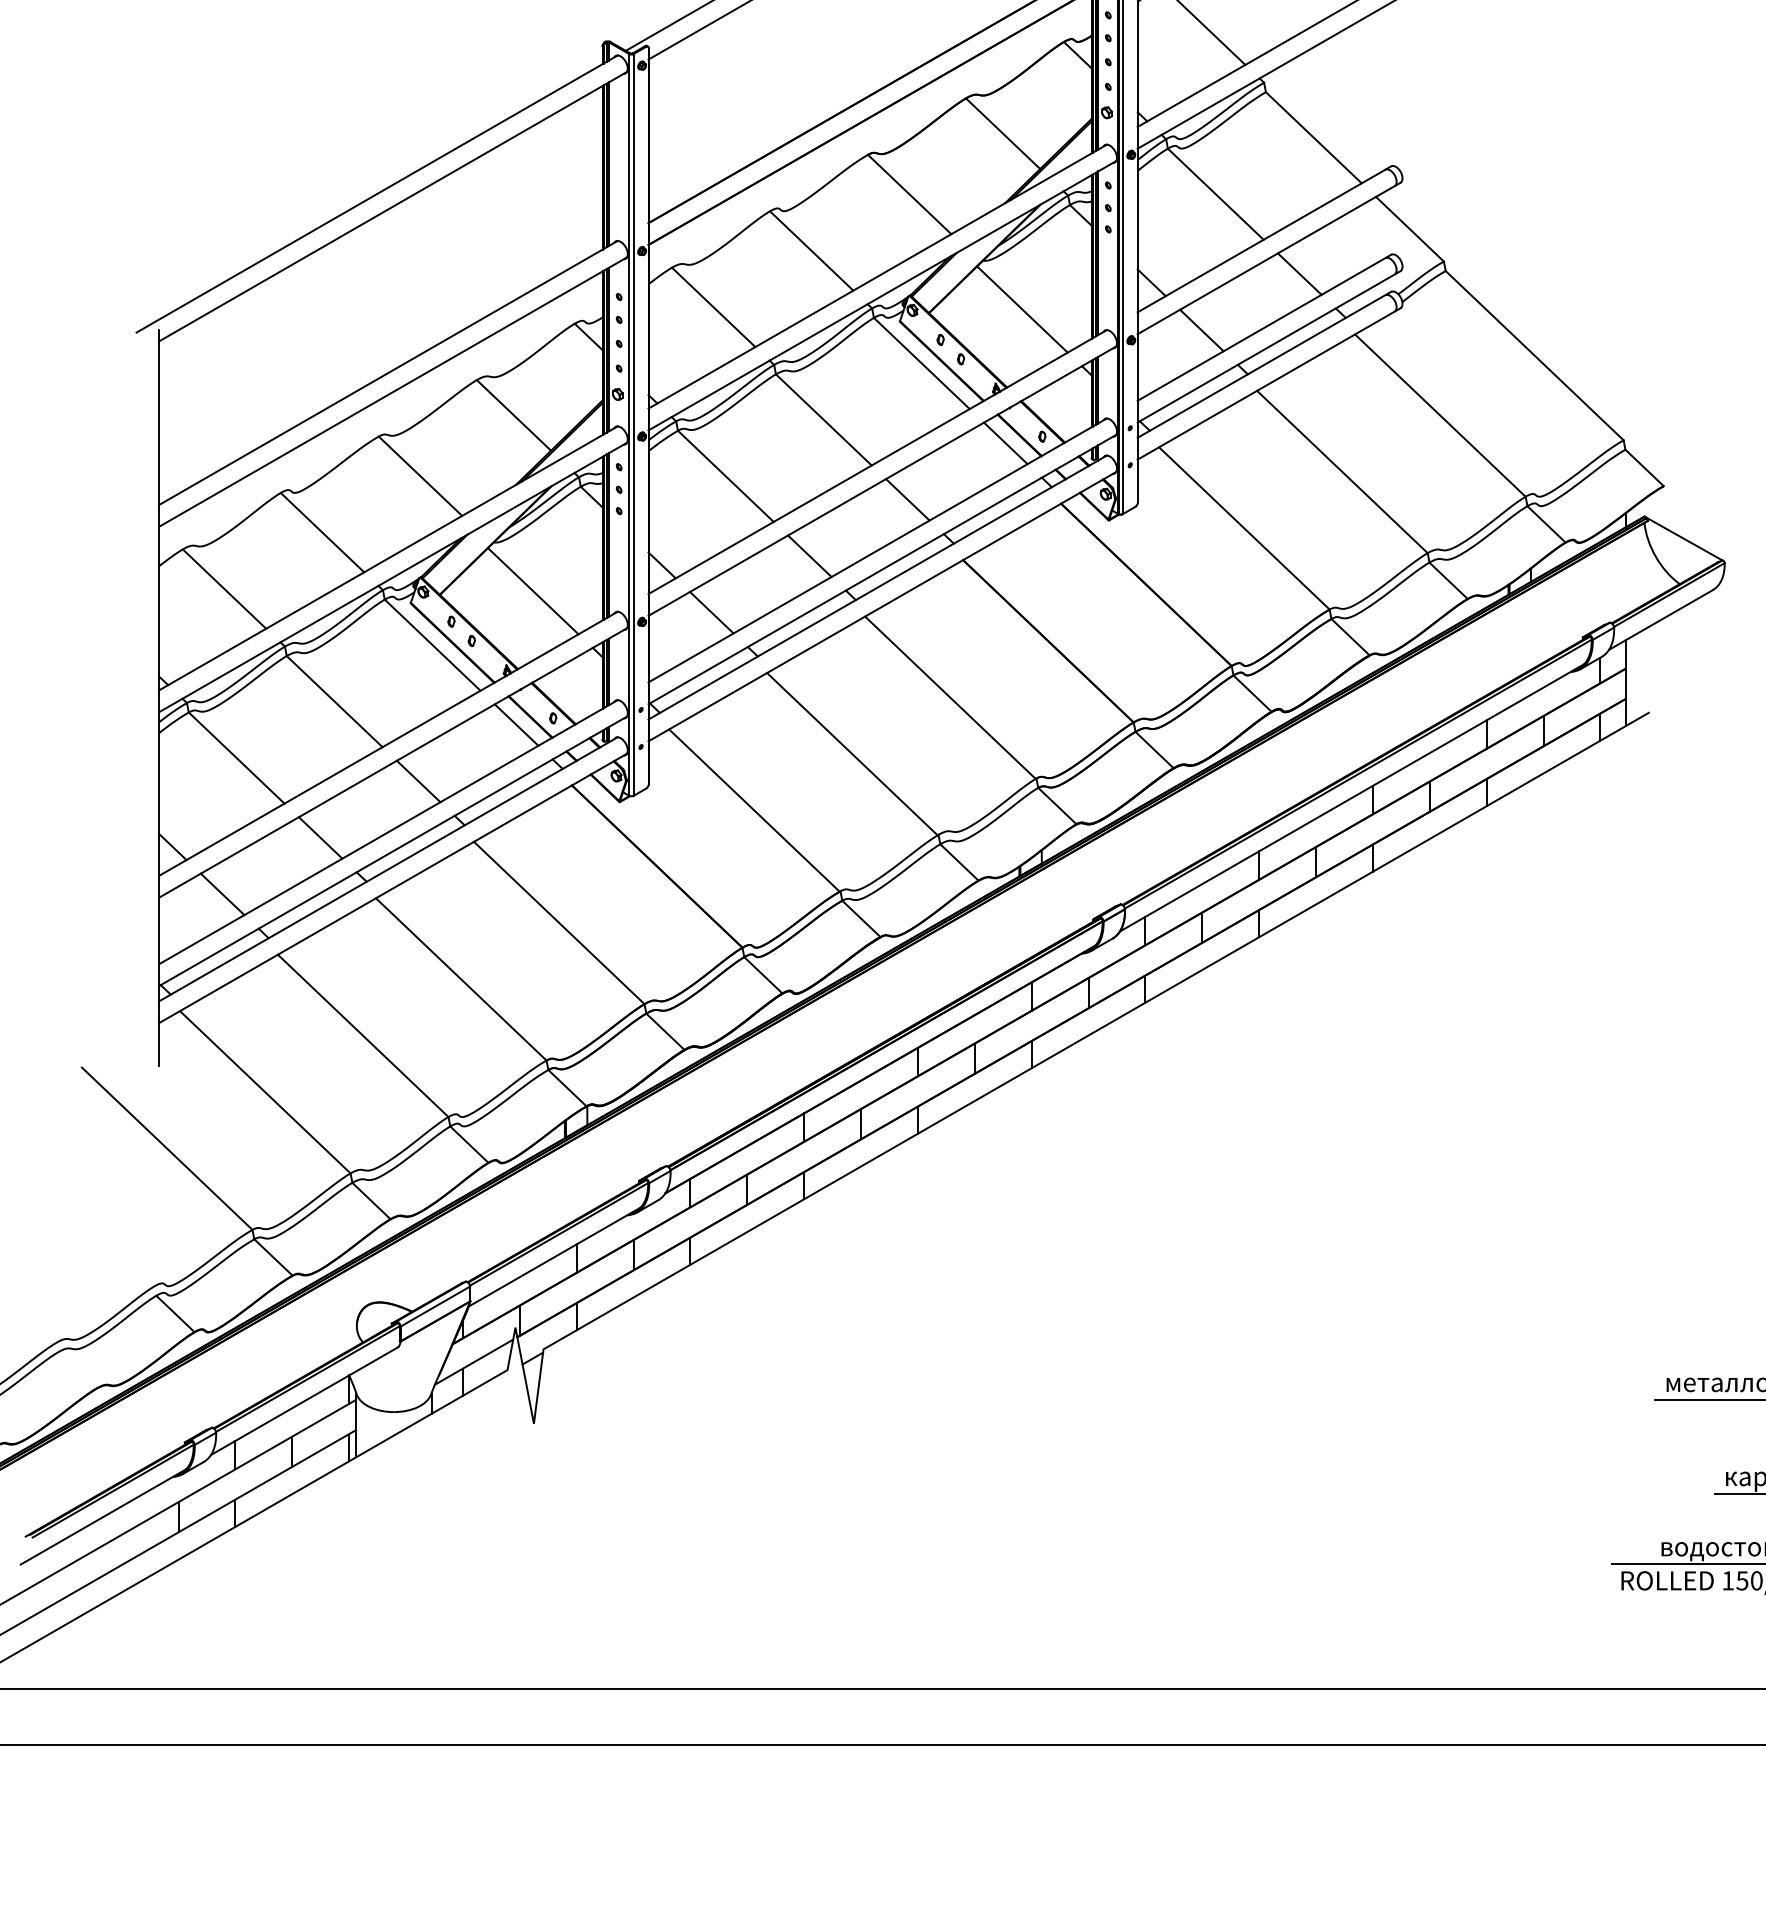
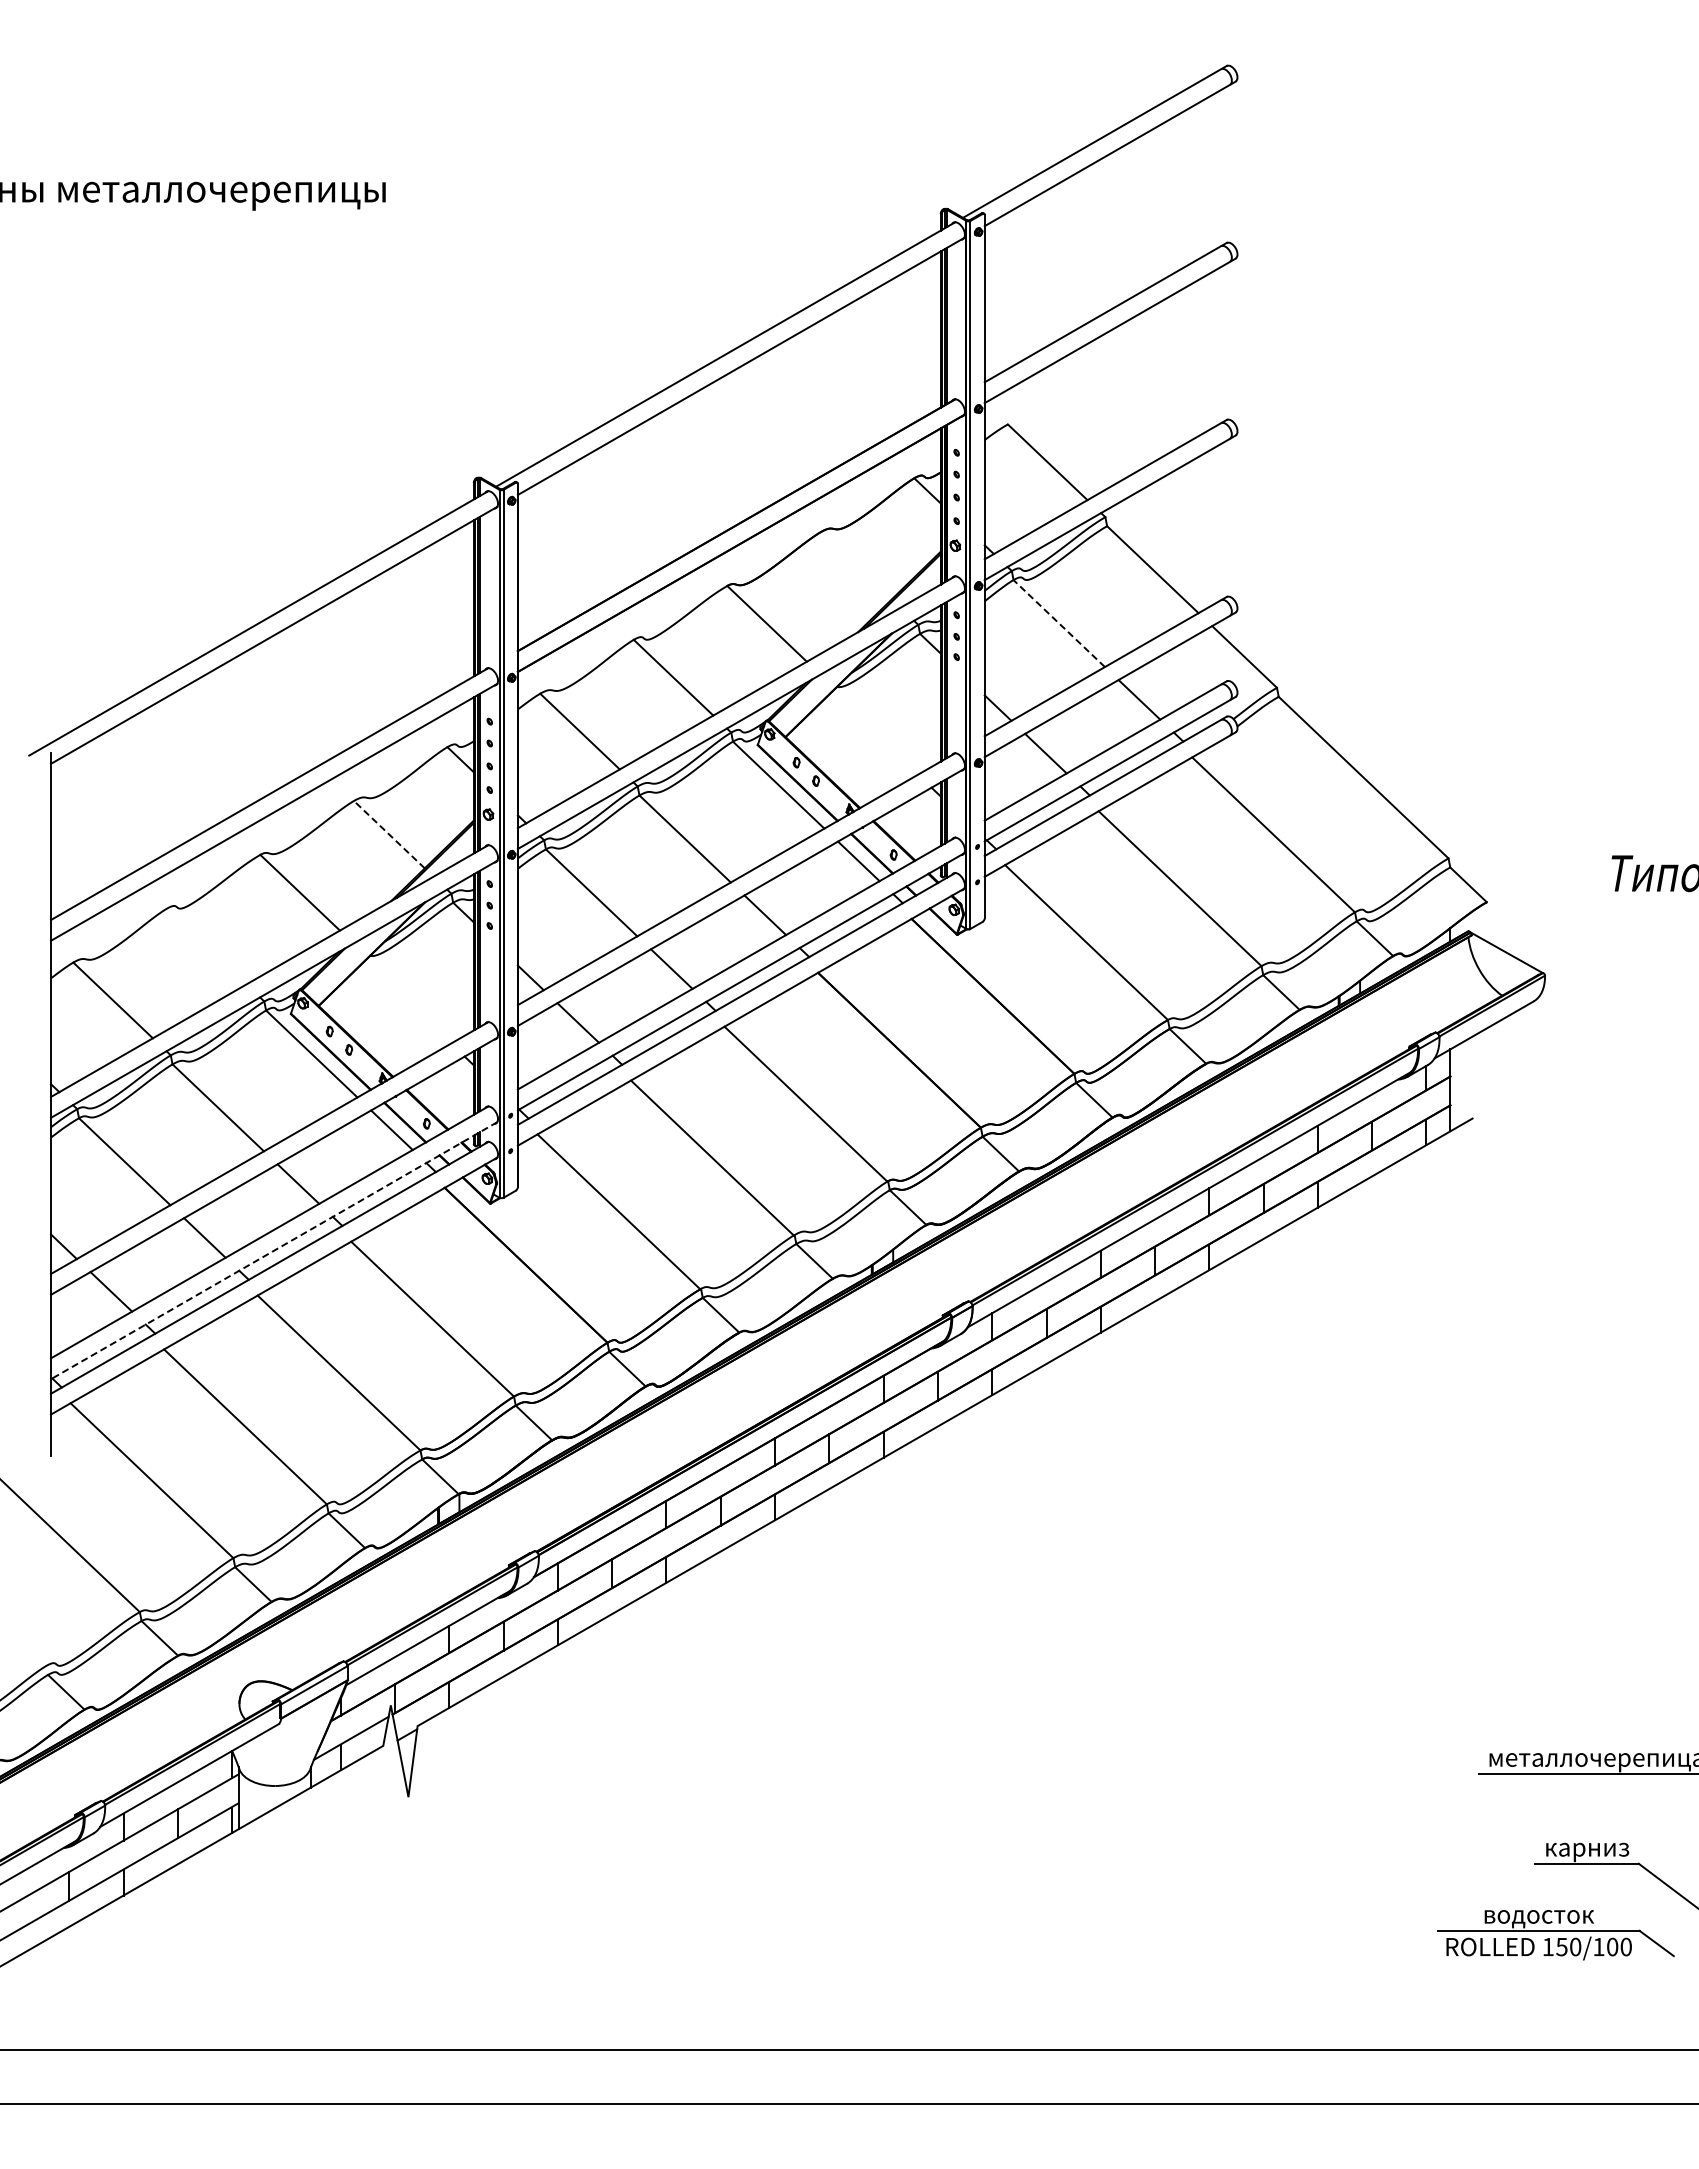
line: (1002, 133) -> (855, 565), removed
line: (1214, 194) -> (1058, 623), solid -> dashed
line: (1022, 309) -> (874, 733), removed
line: (514, 415) -> (389, 834), solid -> dashed
line: (322, 532) -> (206, 946), removed
line: (532, 591) -> (407, 1002), removed
line: (393, 851) -> (274, 1250), solid -> dashed

